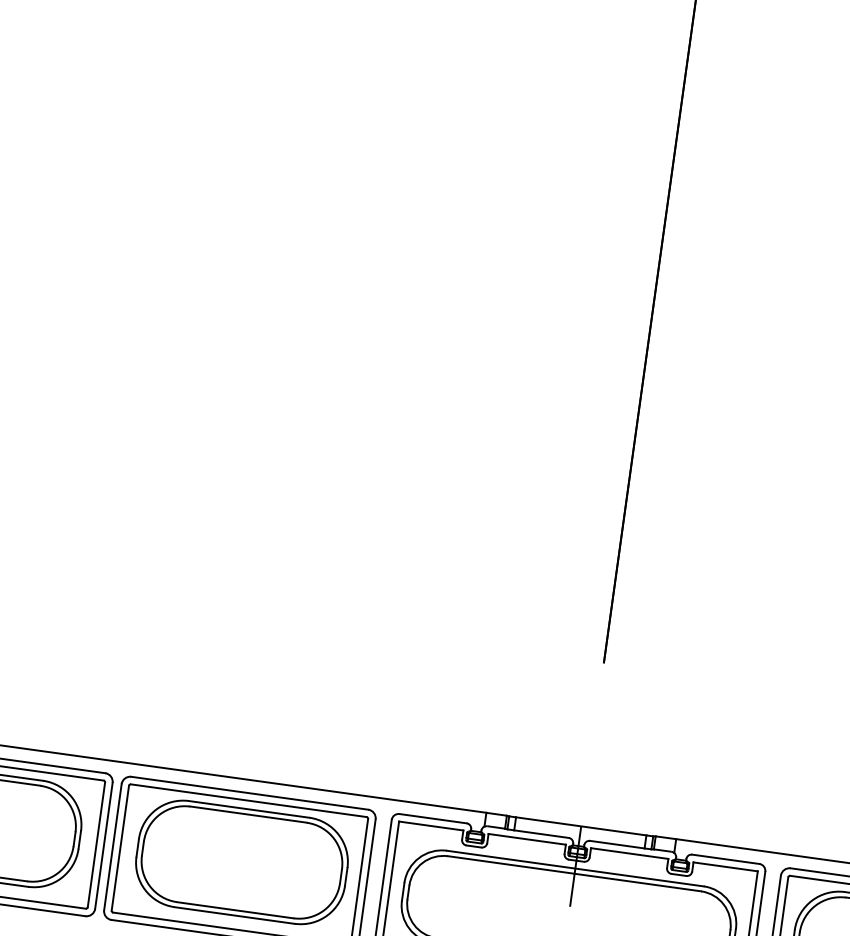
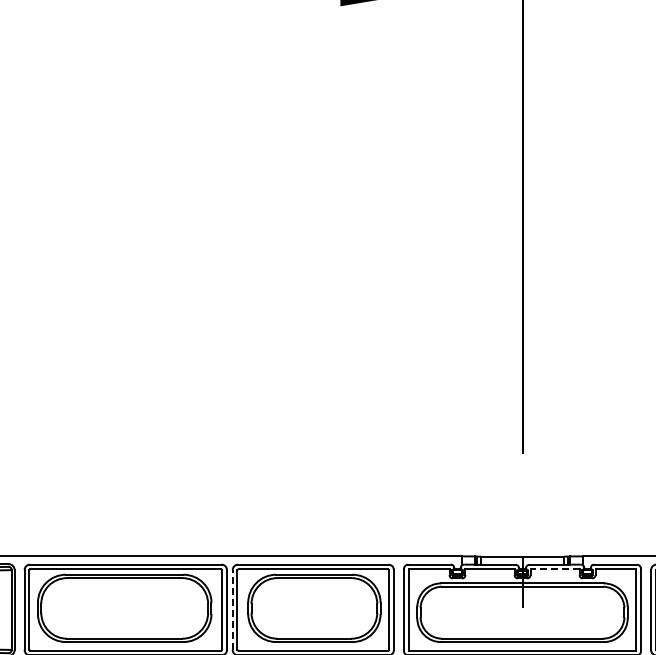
line: (112, 847) -> (232, 610), solid -> dashed
line: (630, 853) -> (555, 569), solid -> dashed

